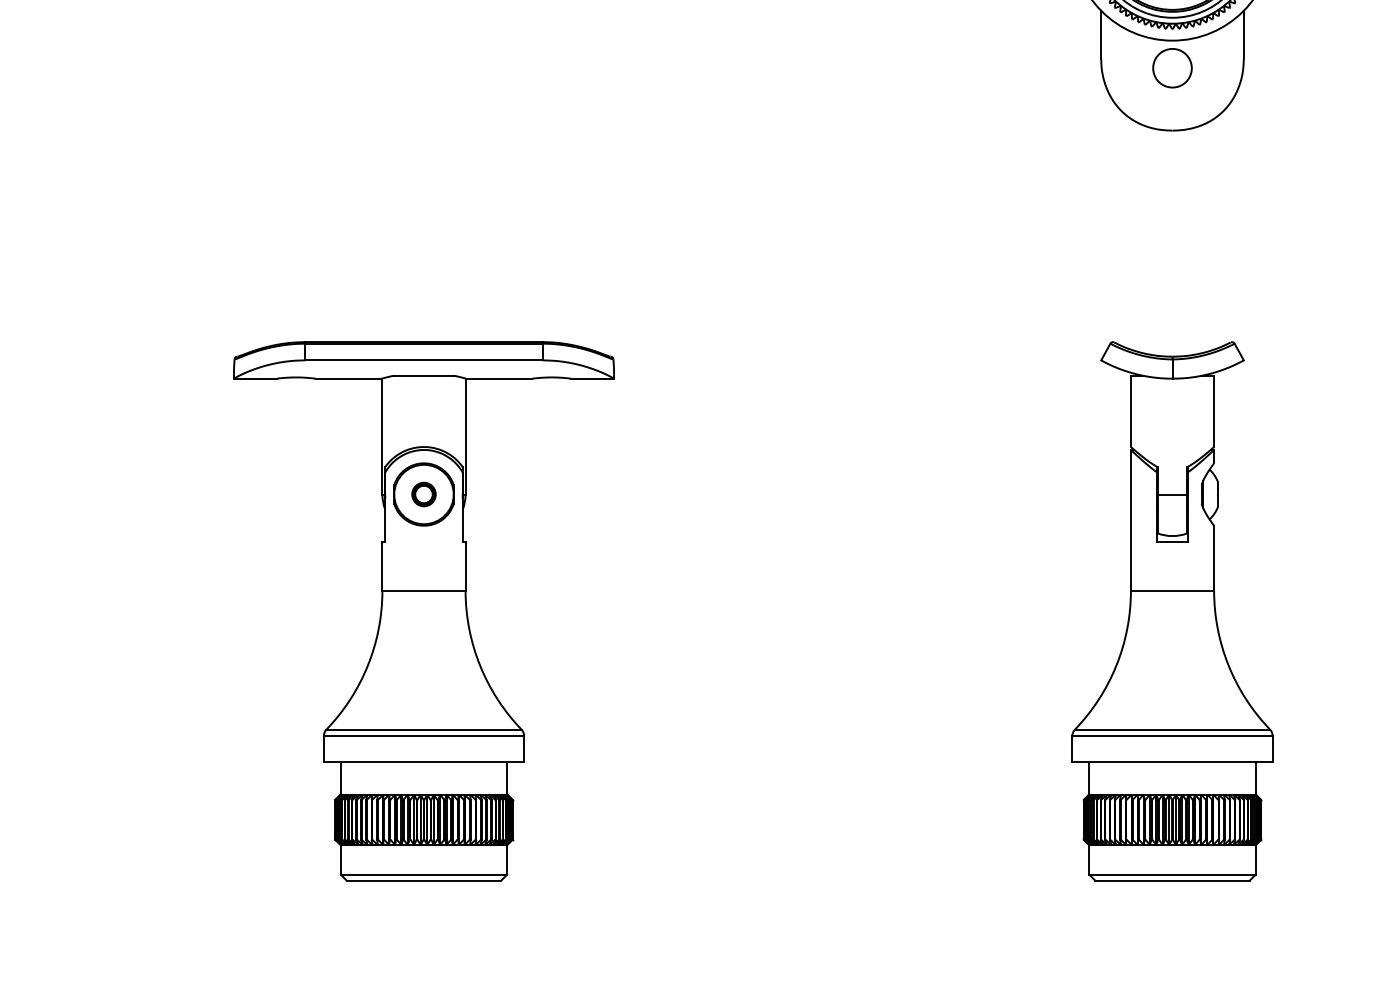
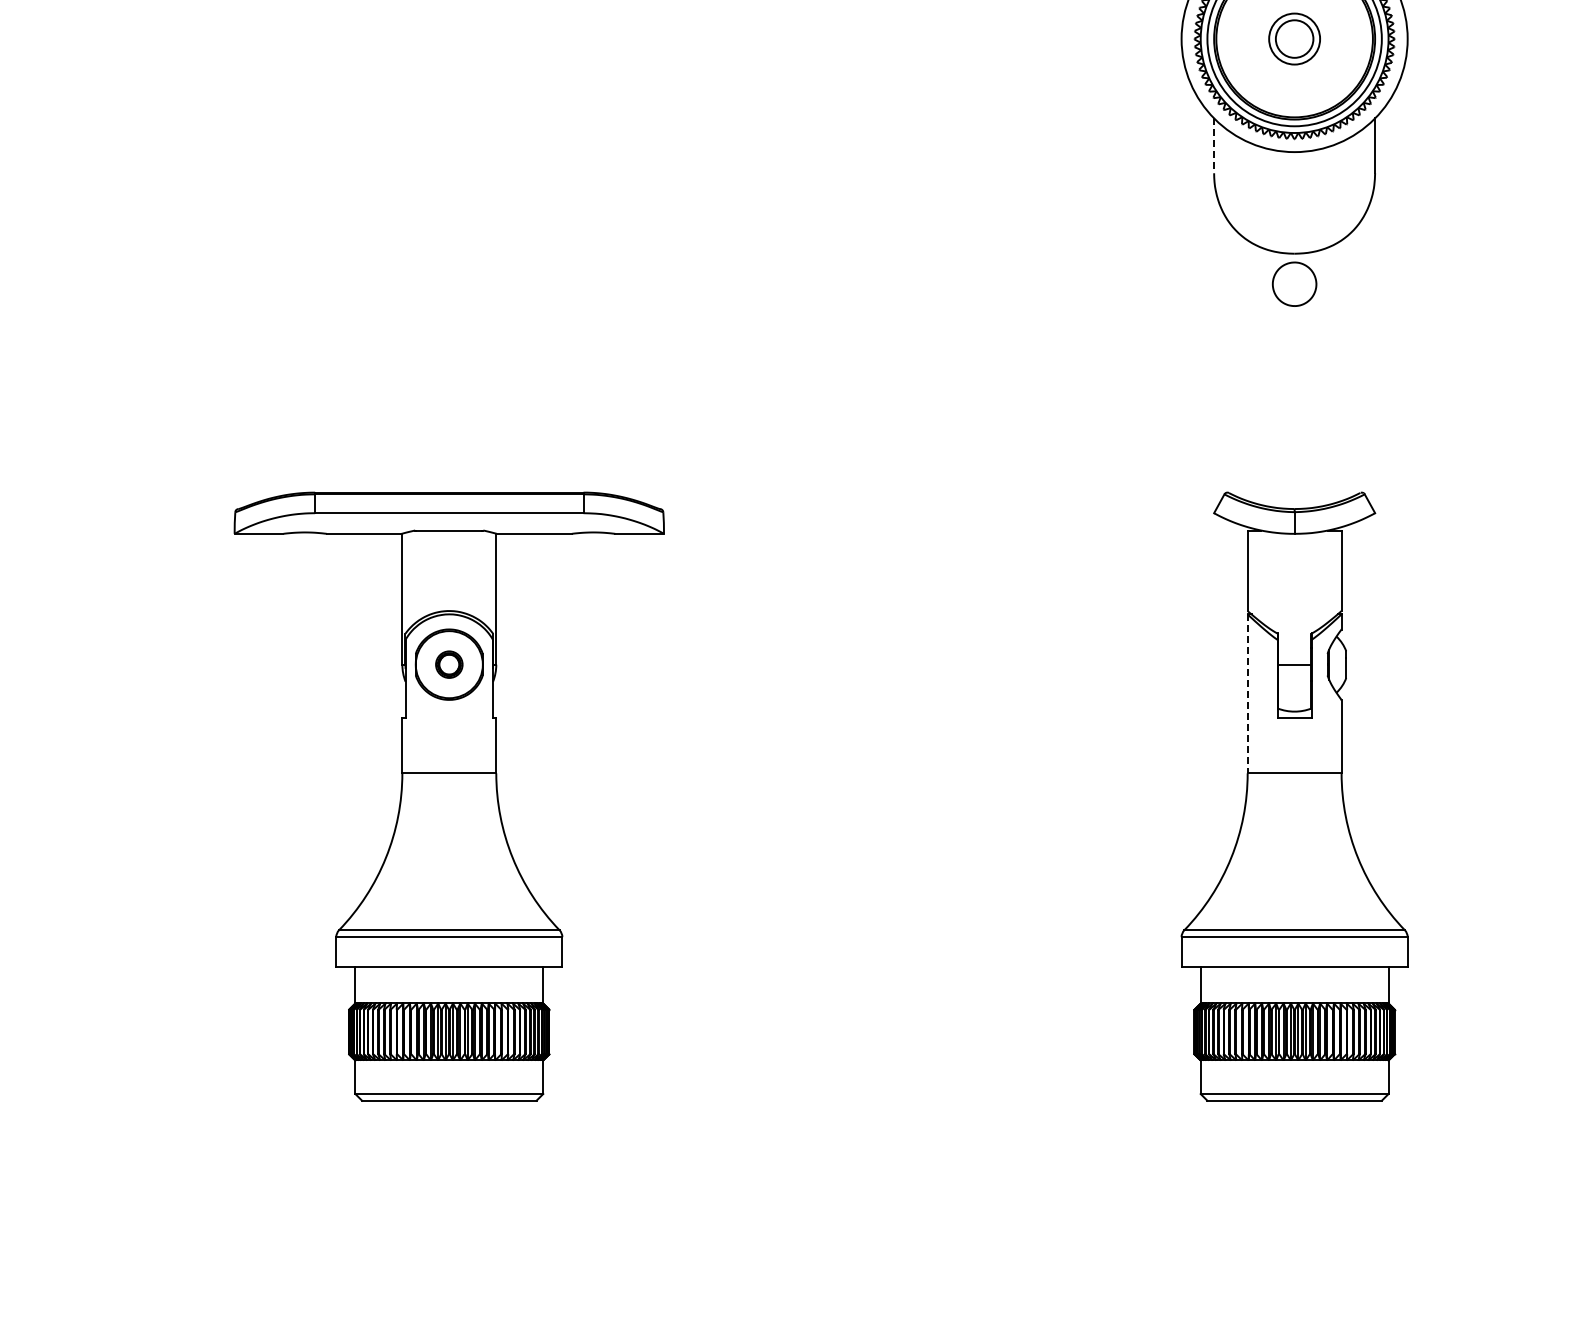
line: (1101, 35) -> (1214, 146), solid -> dashed
part: (1172, 67) -> (1294, 283), moved
line: (1130, 520) -> (1247, 694), solid -> dashed

